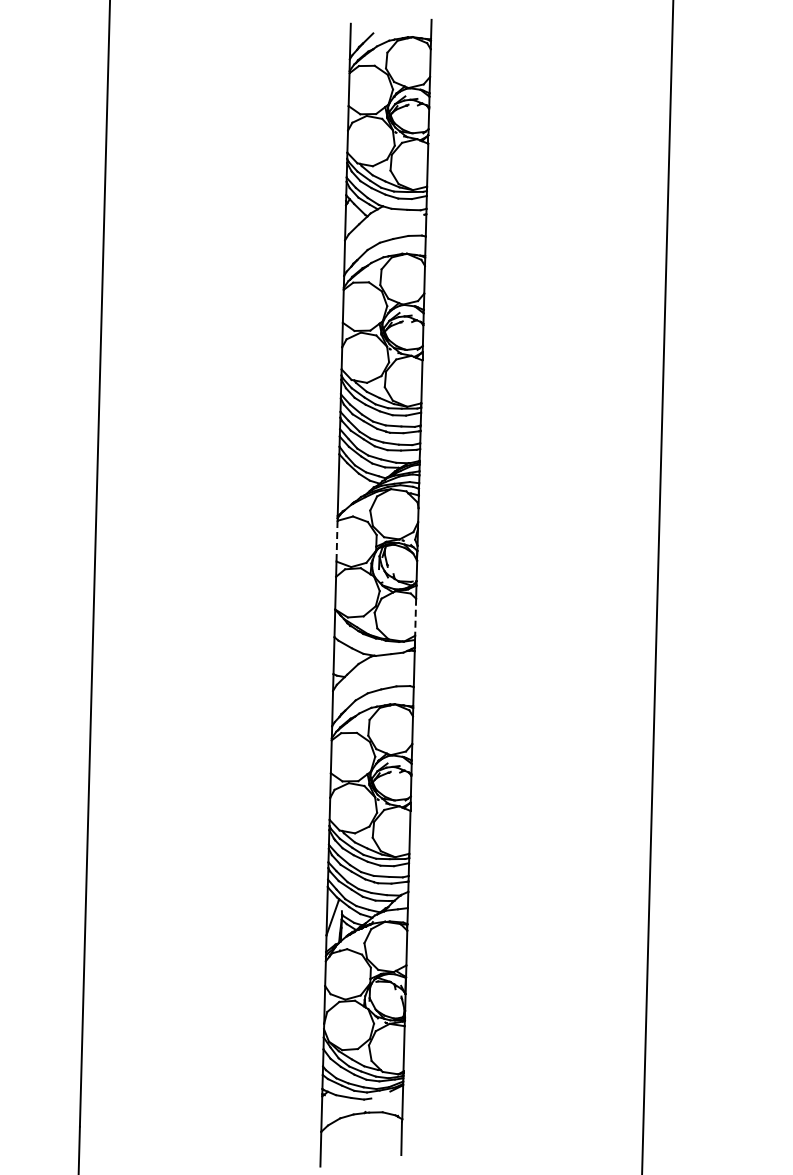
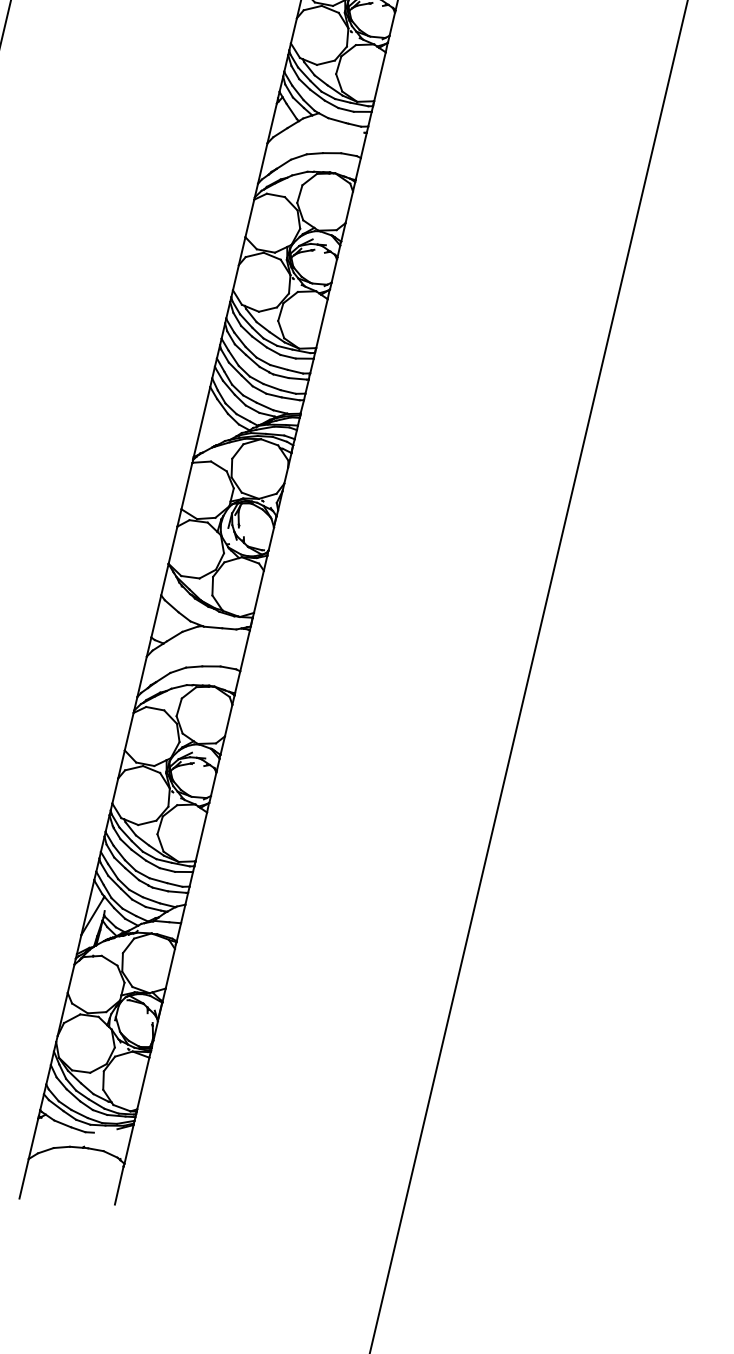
line: (337, 541) -> (187, 486), dashed -> solid
line: (415, 617) -> (258, 592), dashed -> solid

